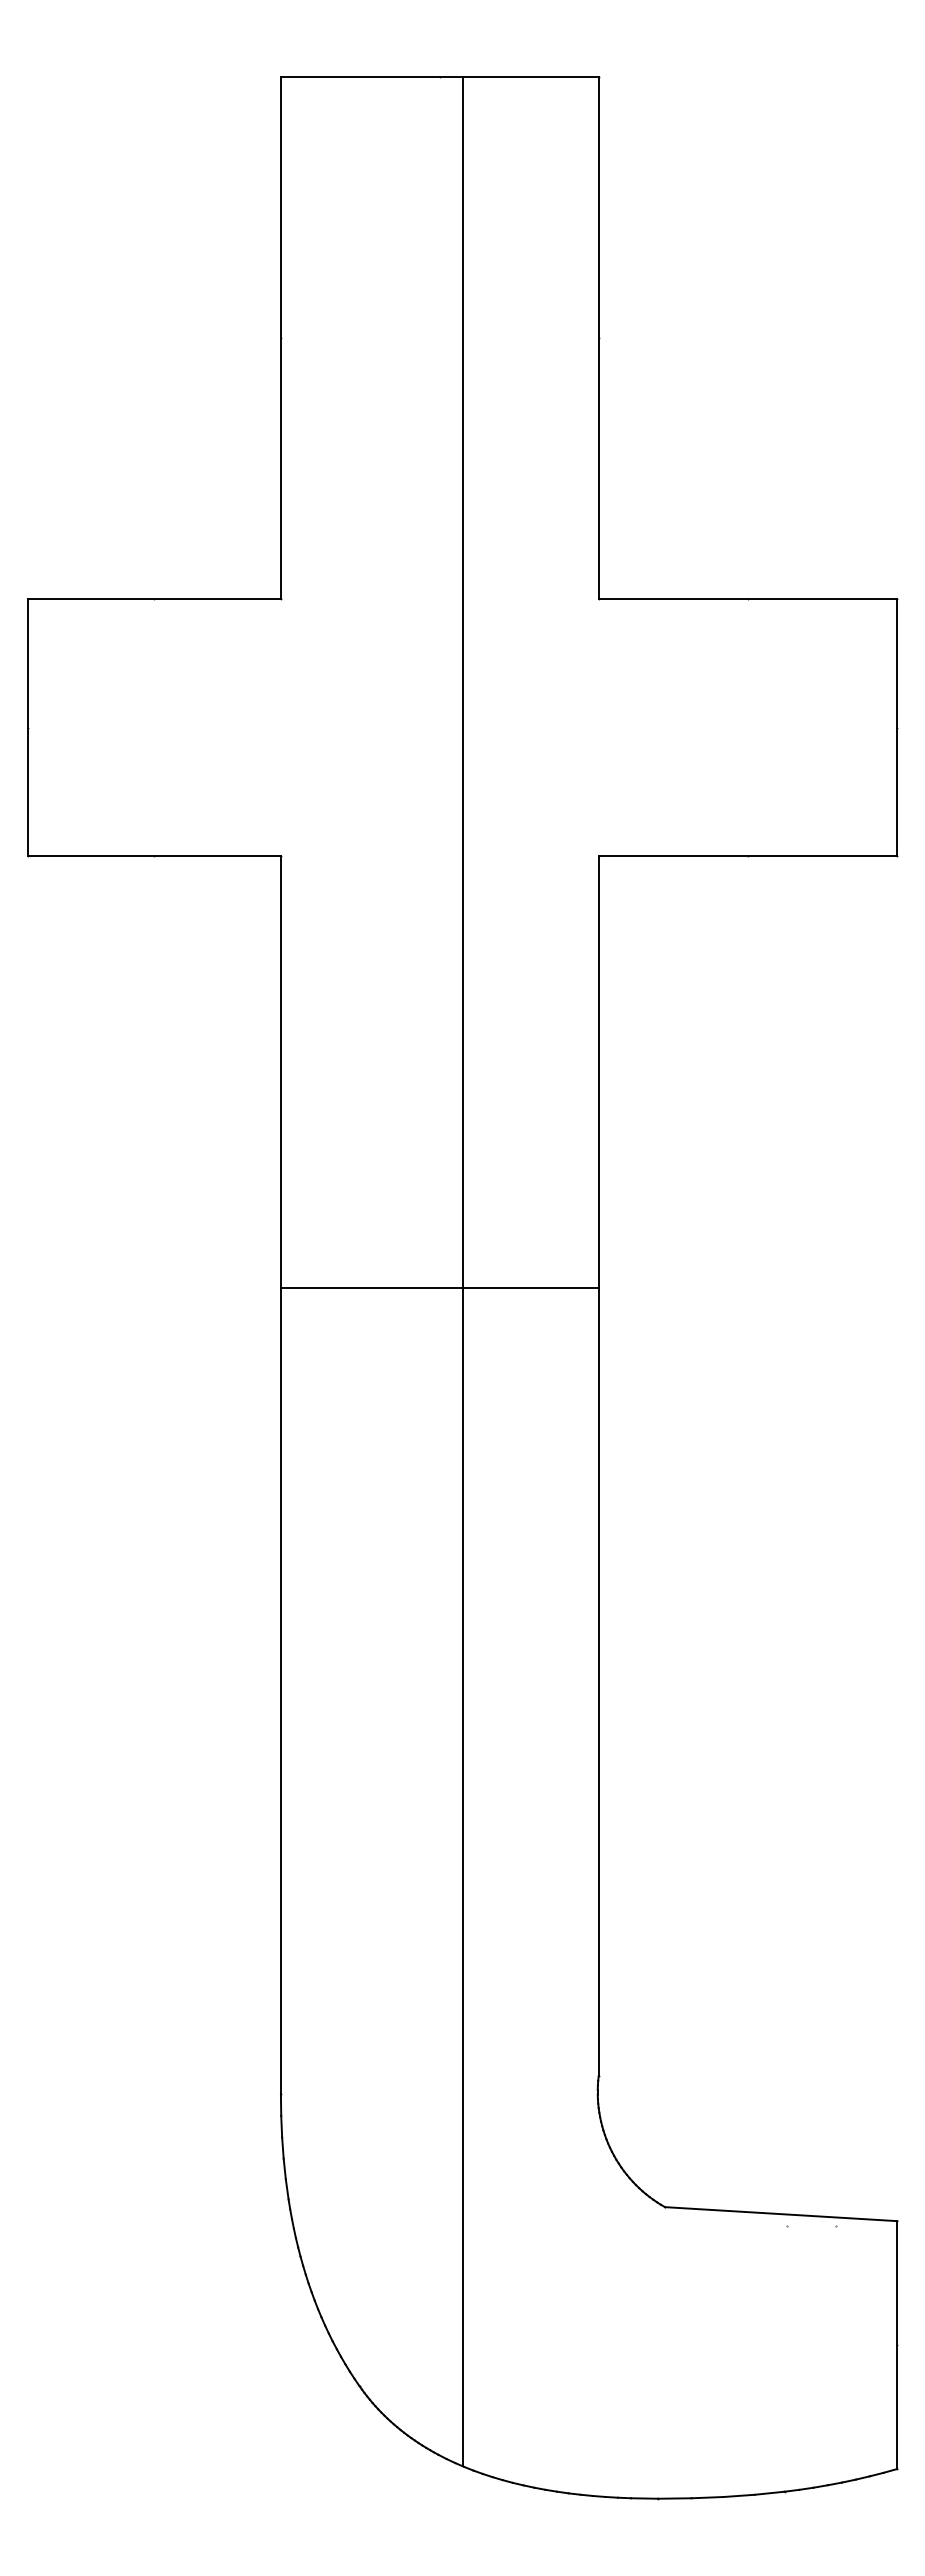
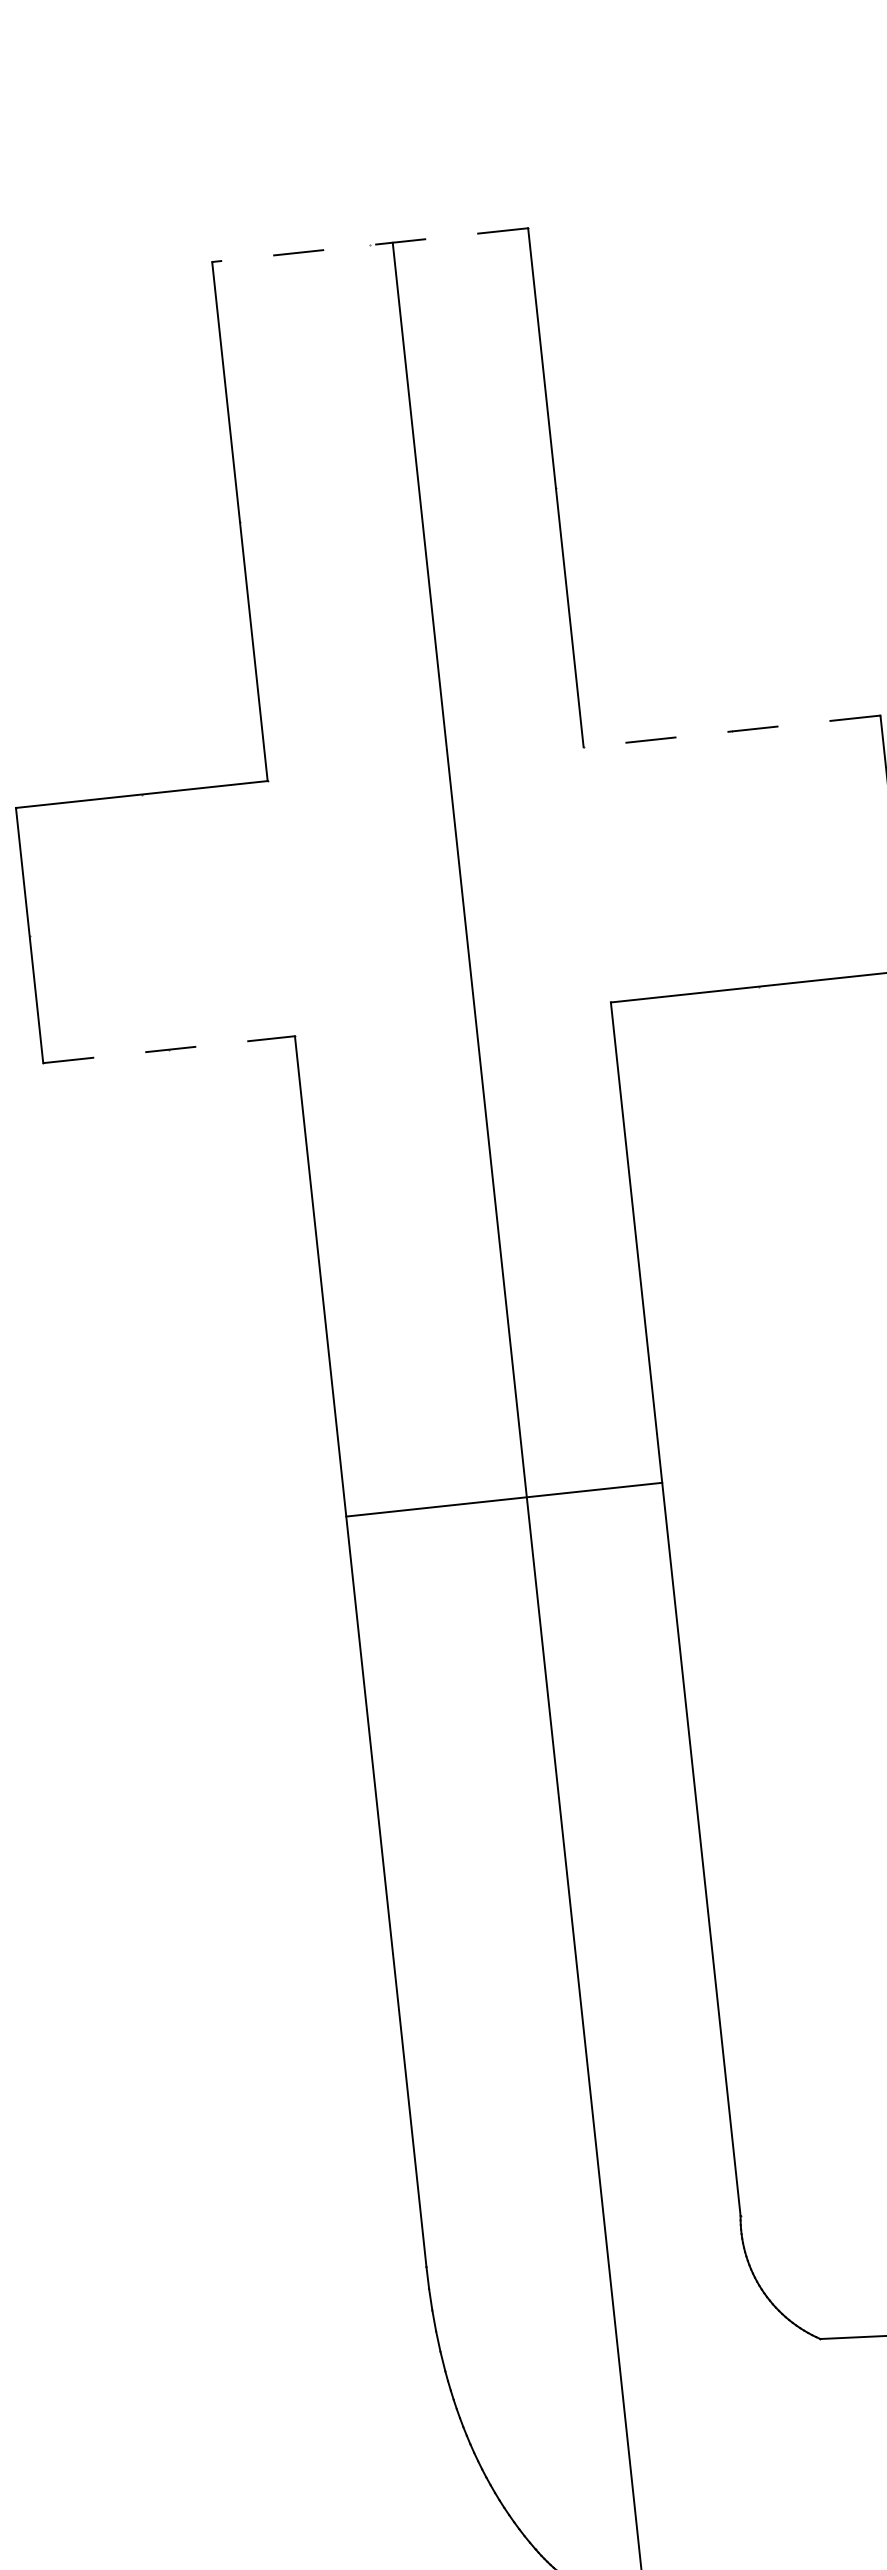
line: (439, 77) -> (369, 245), solid -> dashed
line: (747, 599) -> (731, 731), solid -> dashed
line: (154, 855) -> (169, 1049), solid -> dashed
line: (439, 1287) -> (503, 1499), moved

